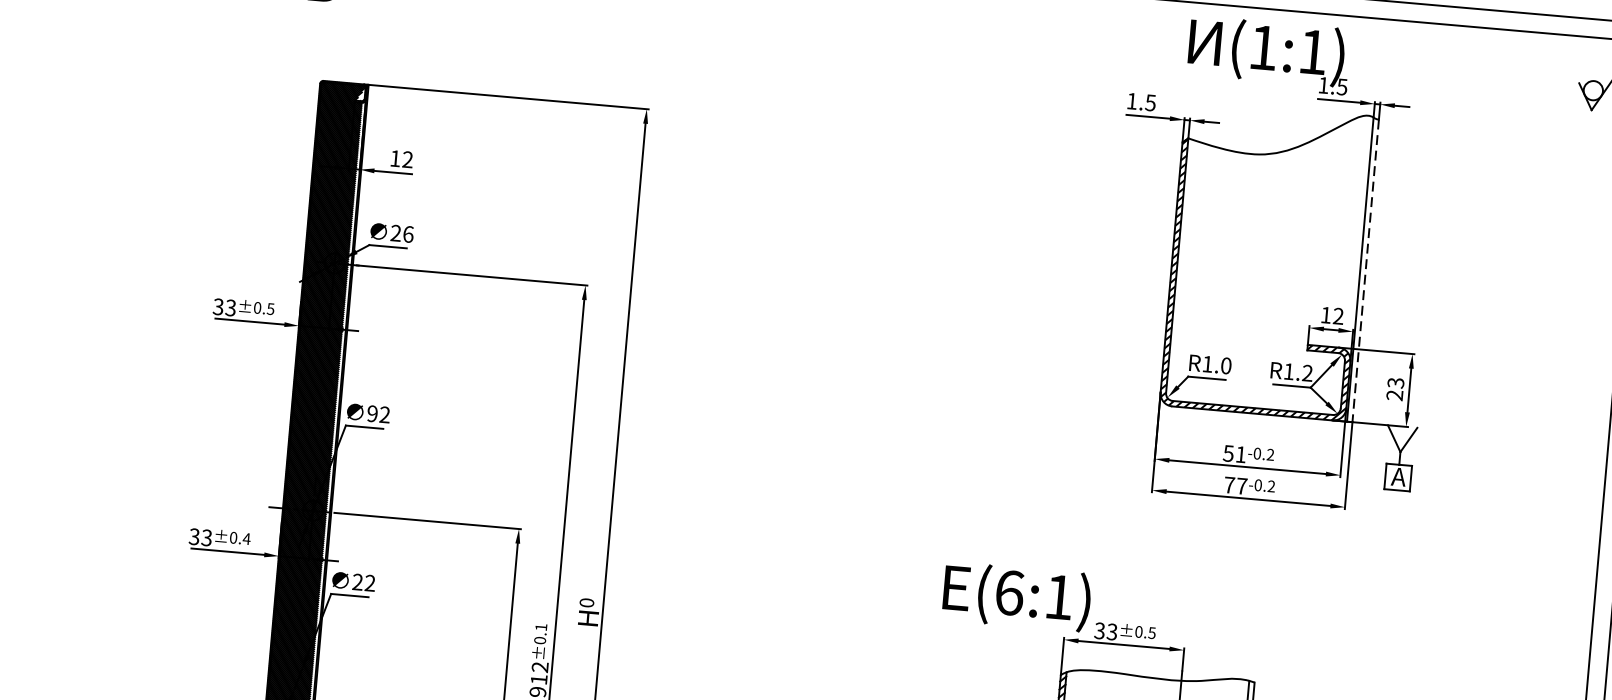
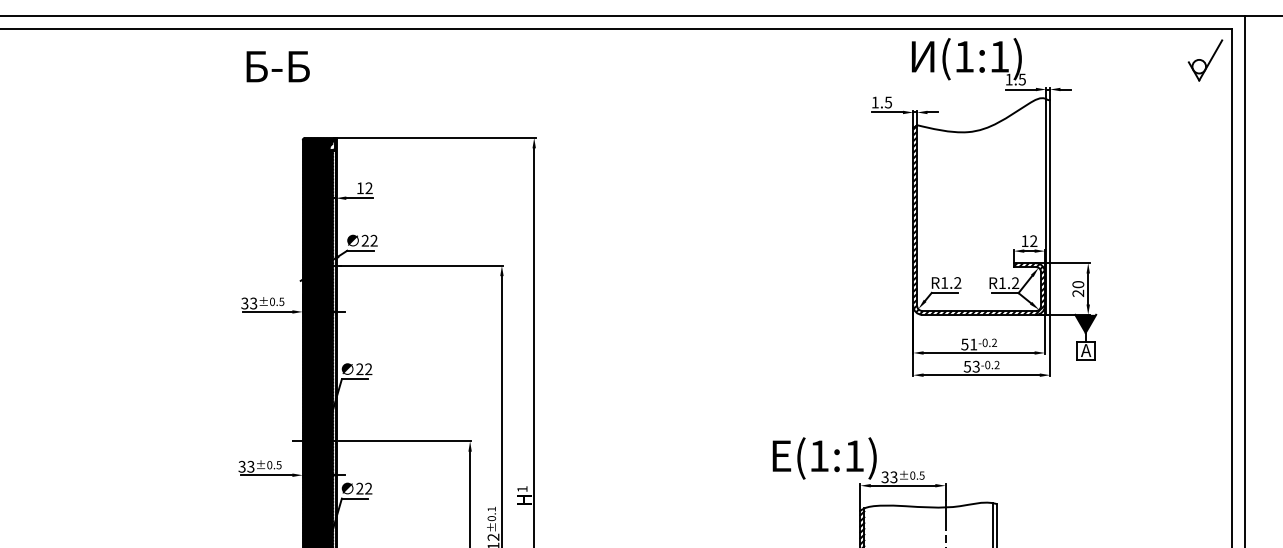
text: (407, 233) -> (373, 240), 26 -> 22
line: (1366, 272) -> (1050, 208), dashed -> solid
text: (1225, 365) -> (957, 282), R1.0 -> R1.2
text: (1396, 382) -> (1078, 284), 23 -> 20
text: (371, 414) -> (359, 369), 92 -> 22
fill: (1401, 438) -> (1085, 323), added
text: (1235, 485) -> (971, 366), 77 -> 53
text: (245, 539) -> (278, 465), ±0.4 -> ±0.5
text: (1009, 593) -> (819, 456), (6:1) -> (1:1)
text: (586, 603) -> (522, 489), 0 -> 1

